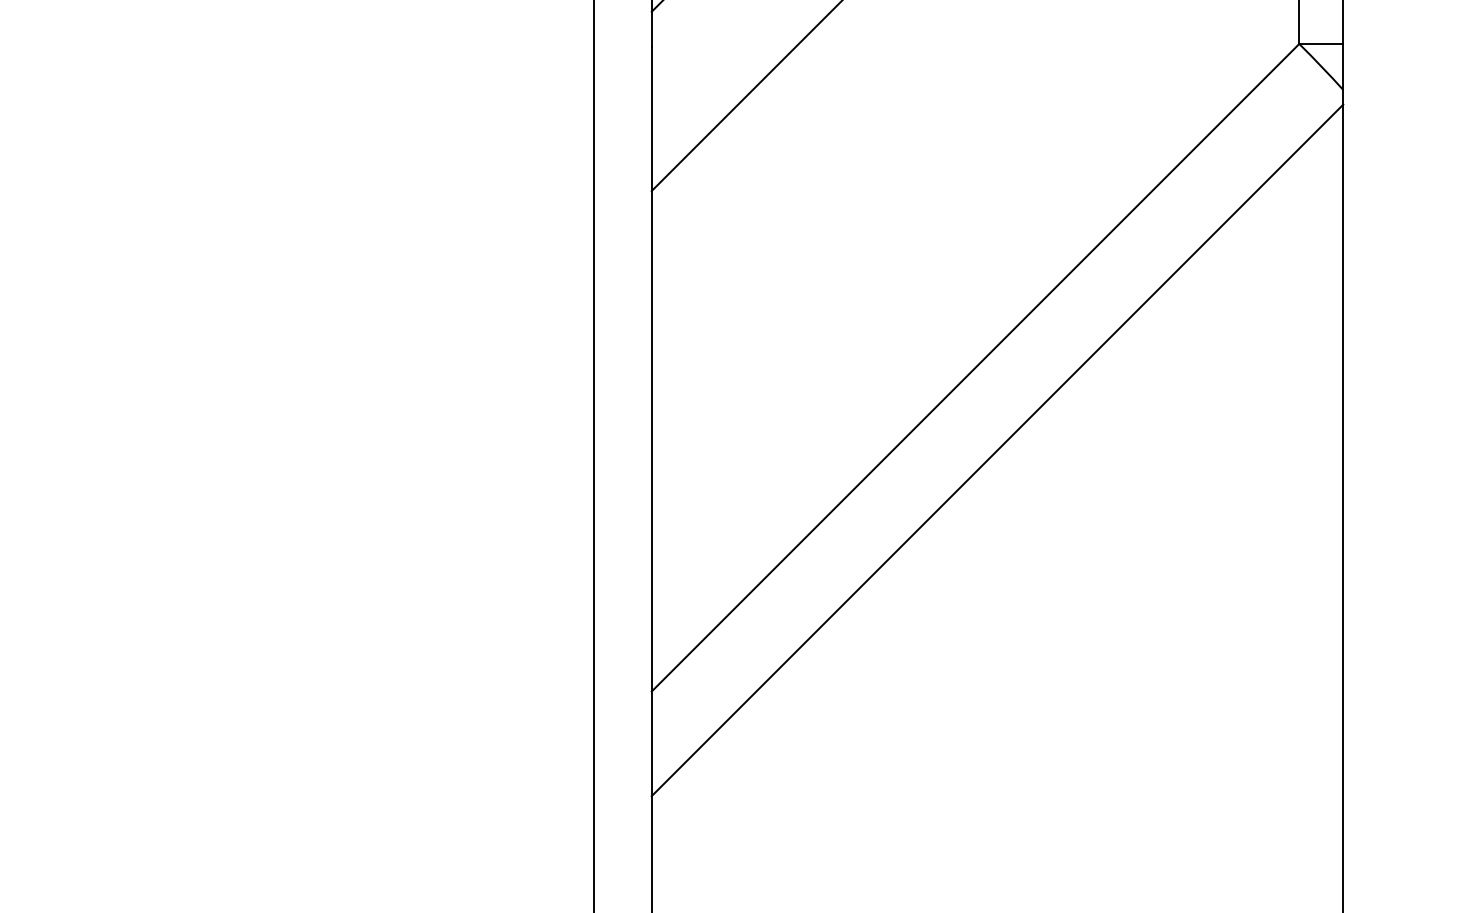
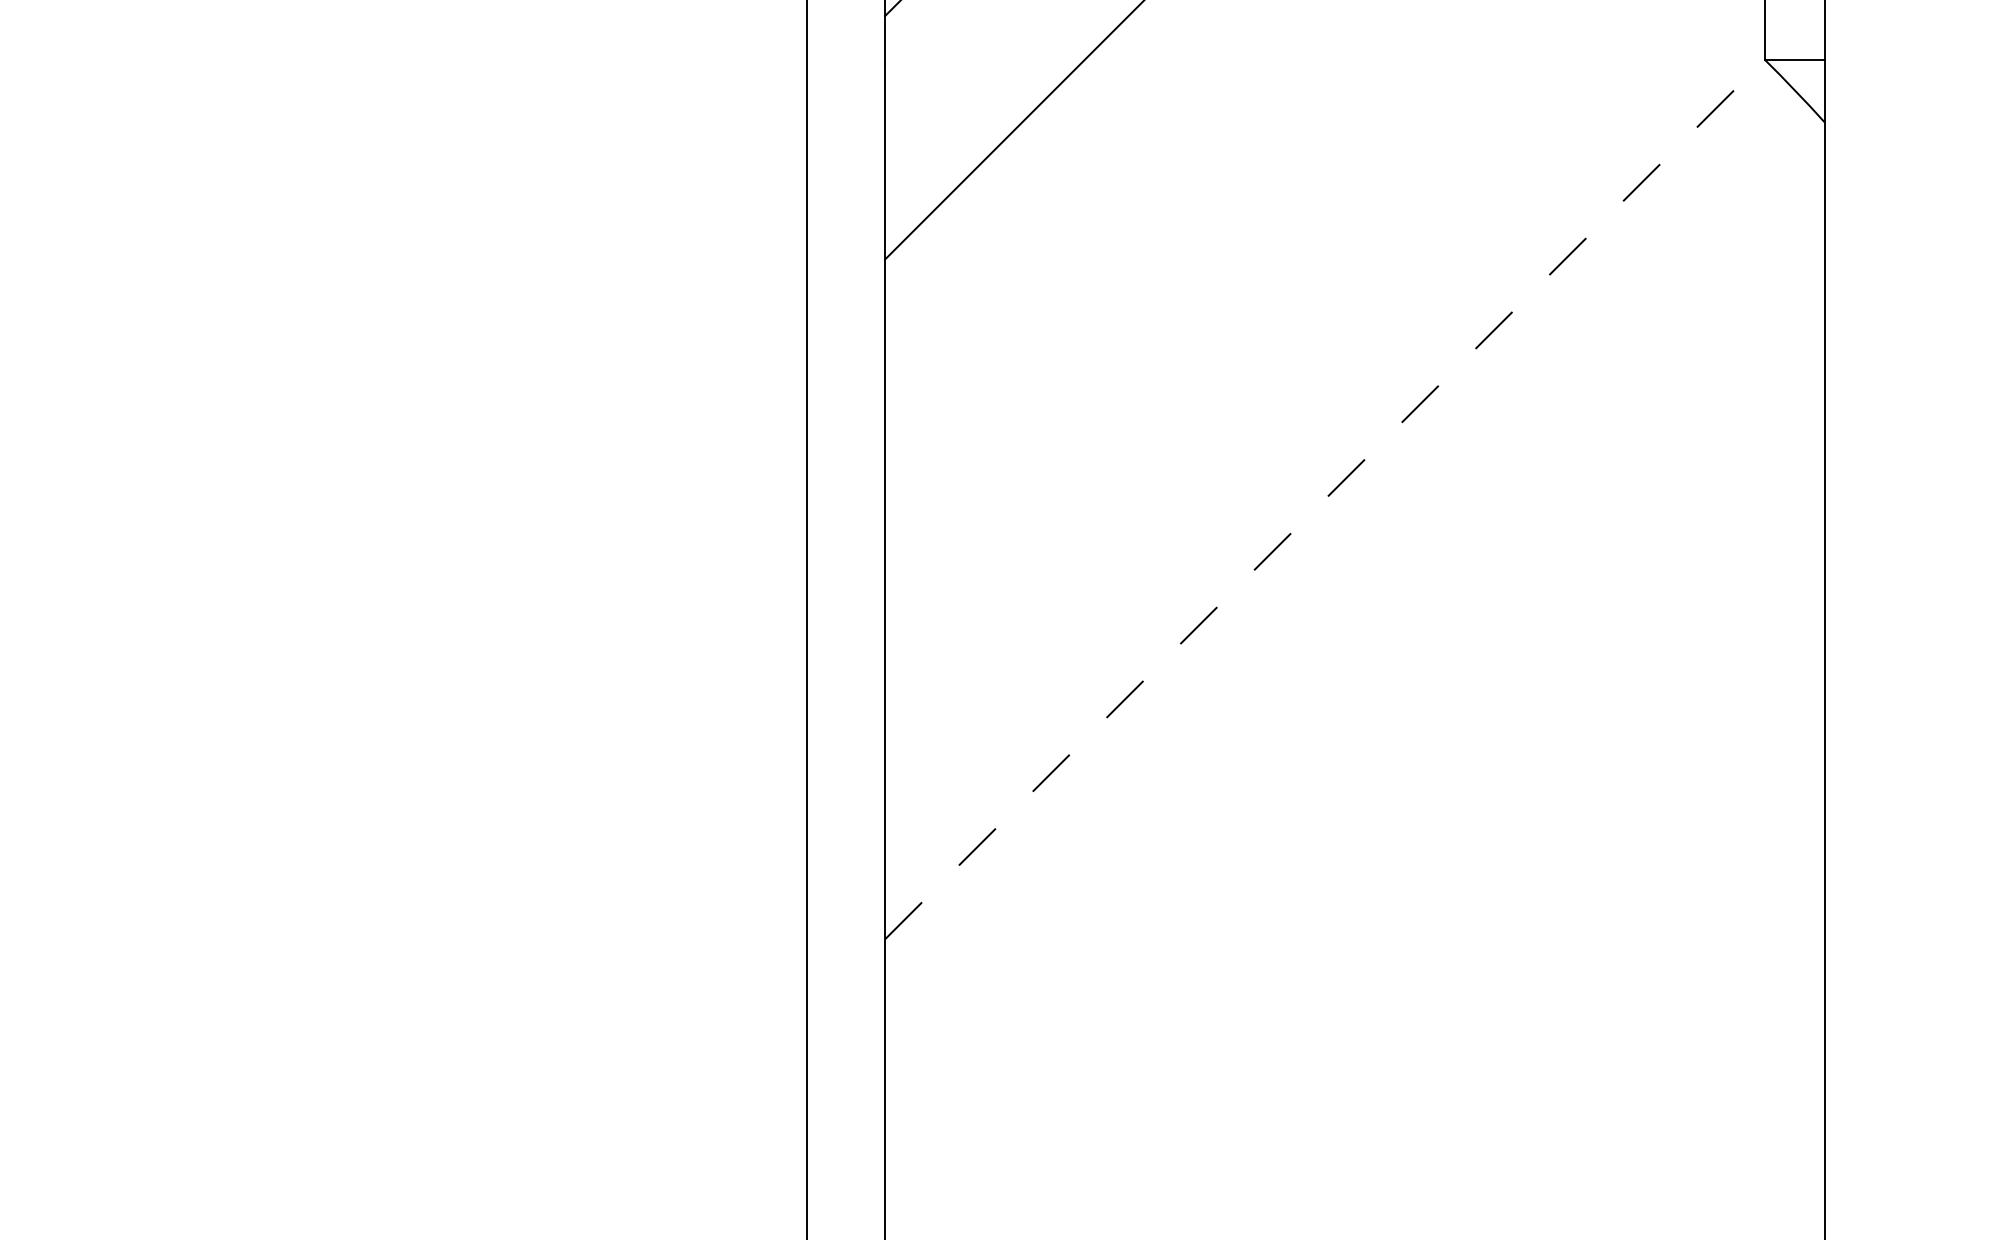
line: (975, 367) -> (1324, 499), solid -> dashed
line: (997, 450) -> (1354, 611), removed

